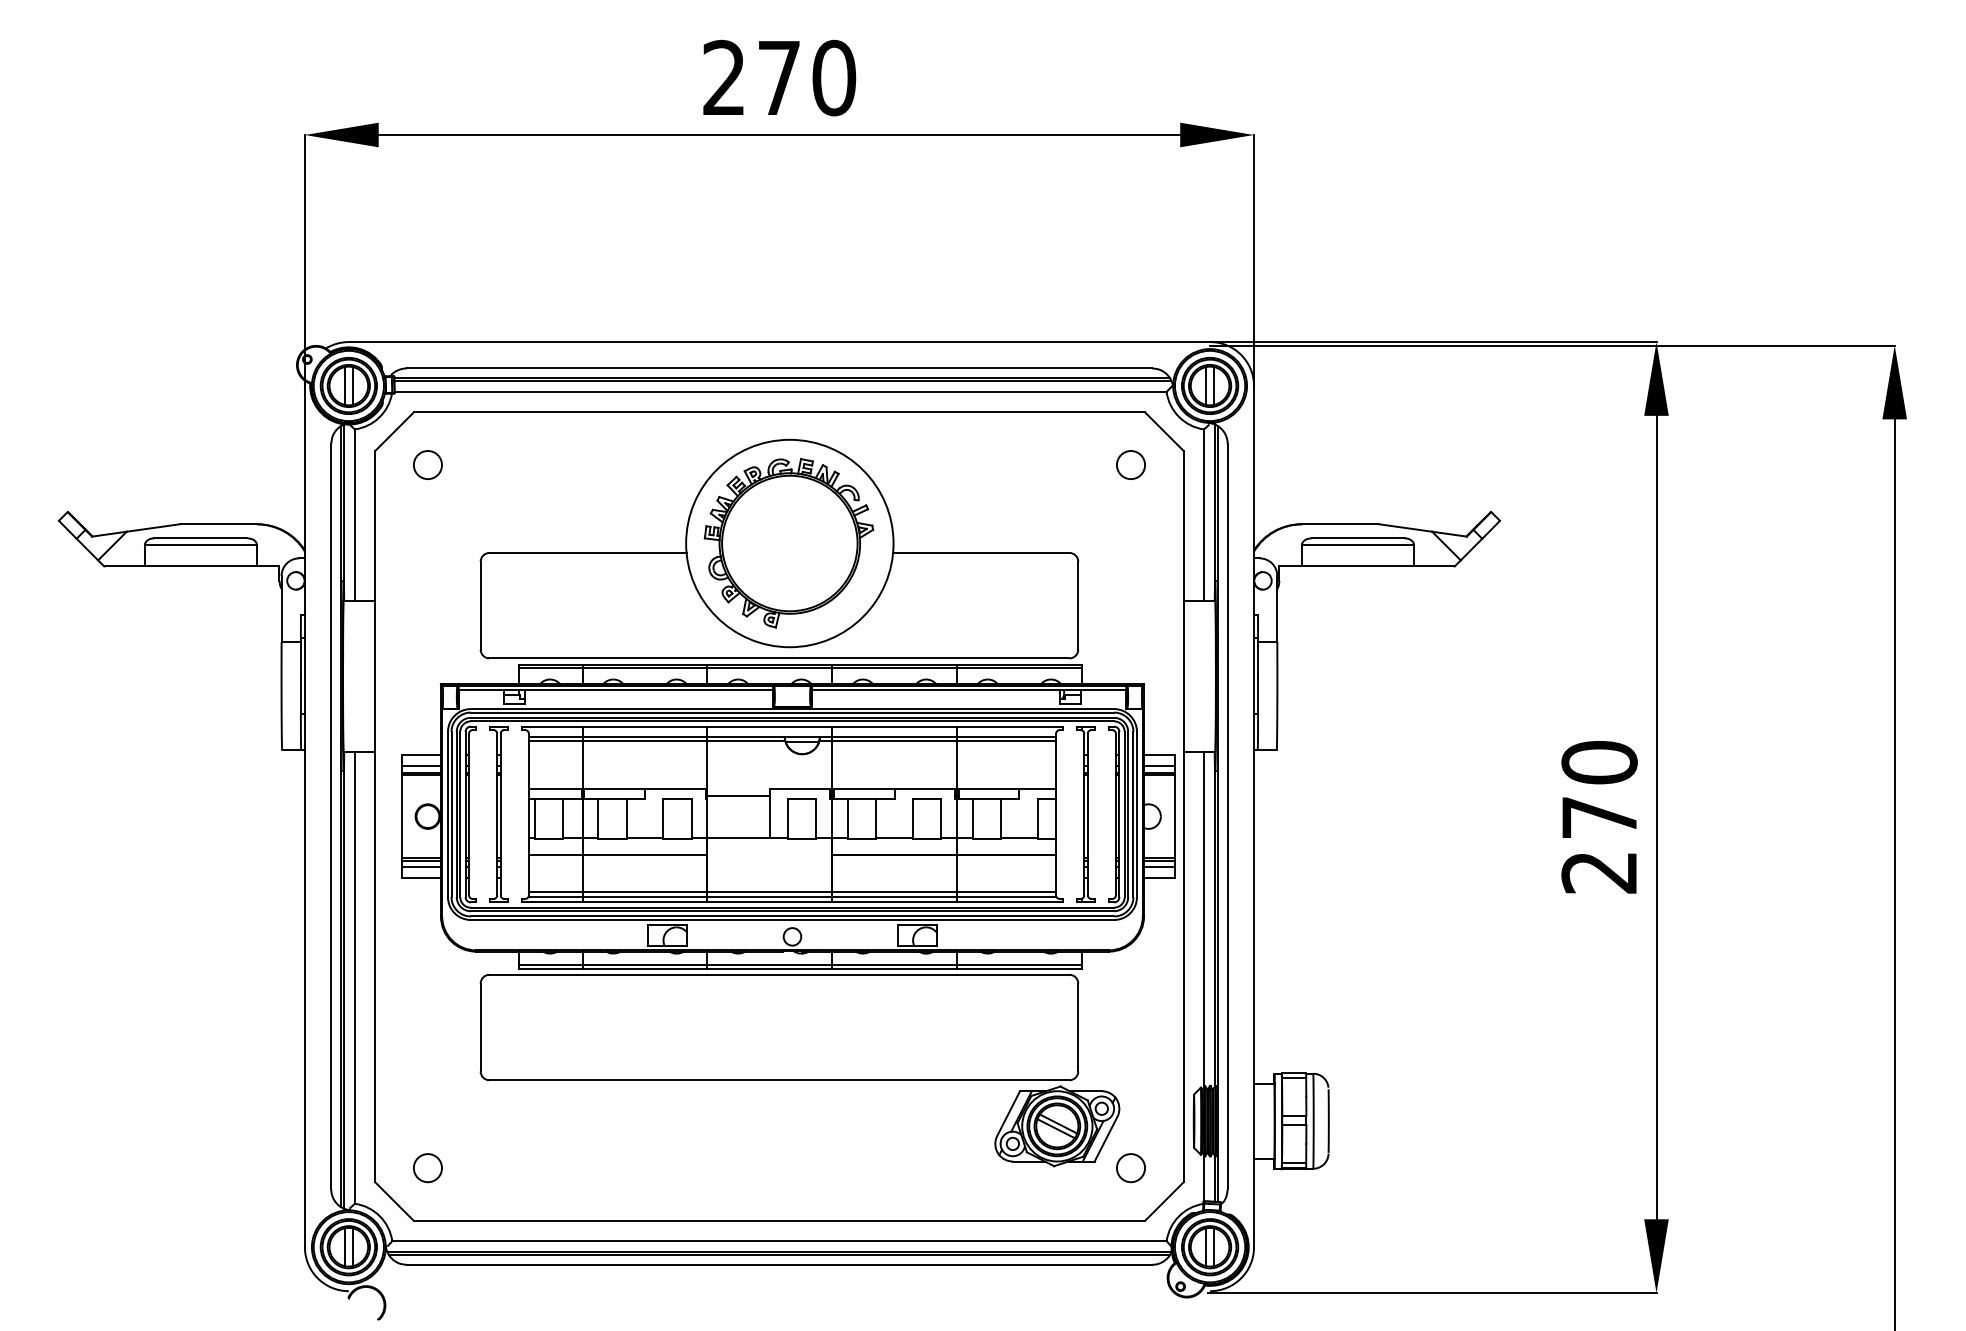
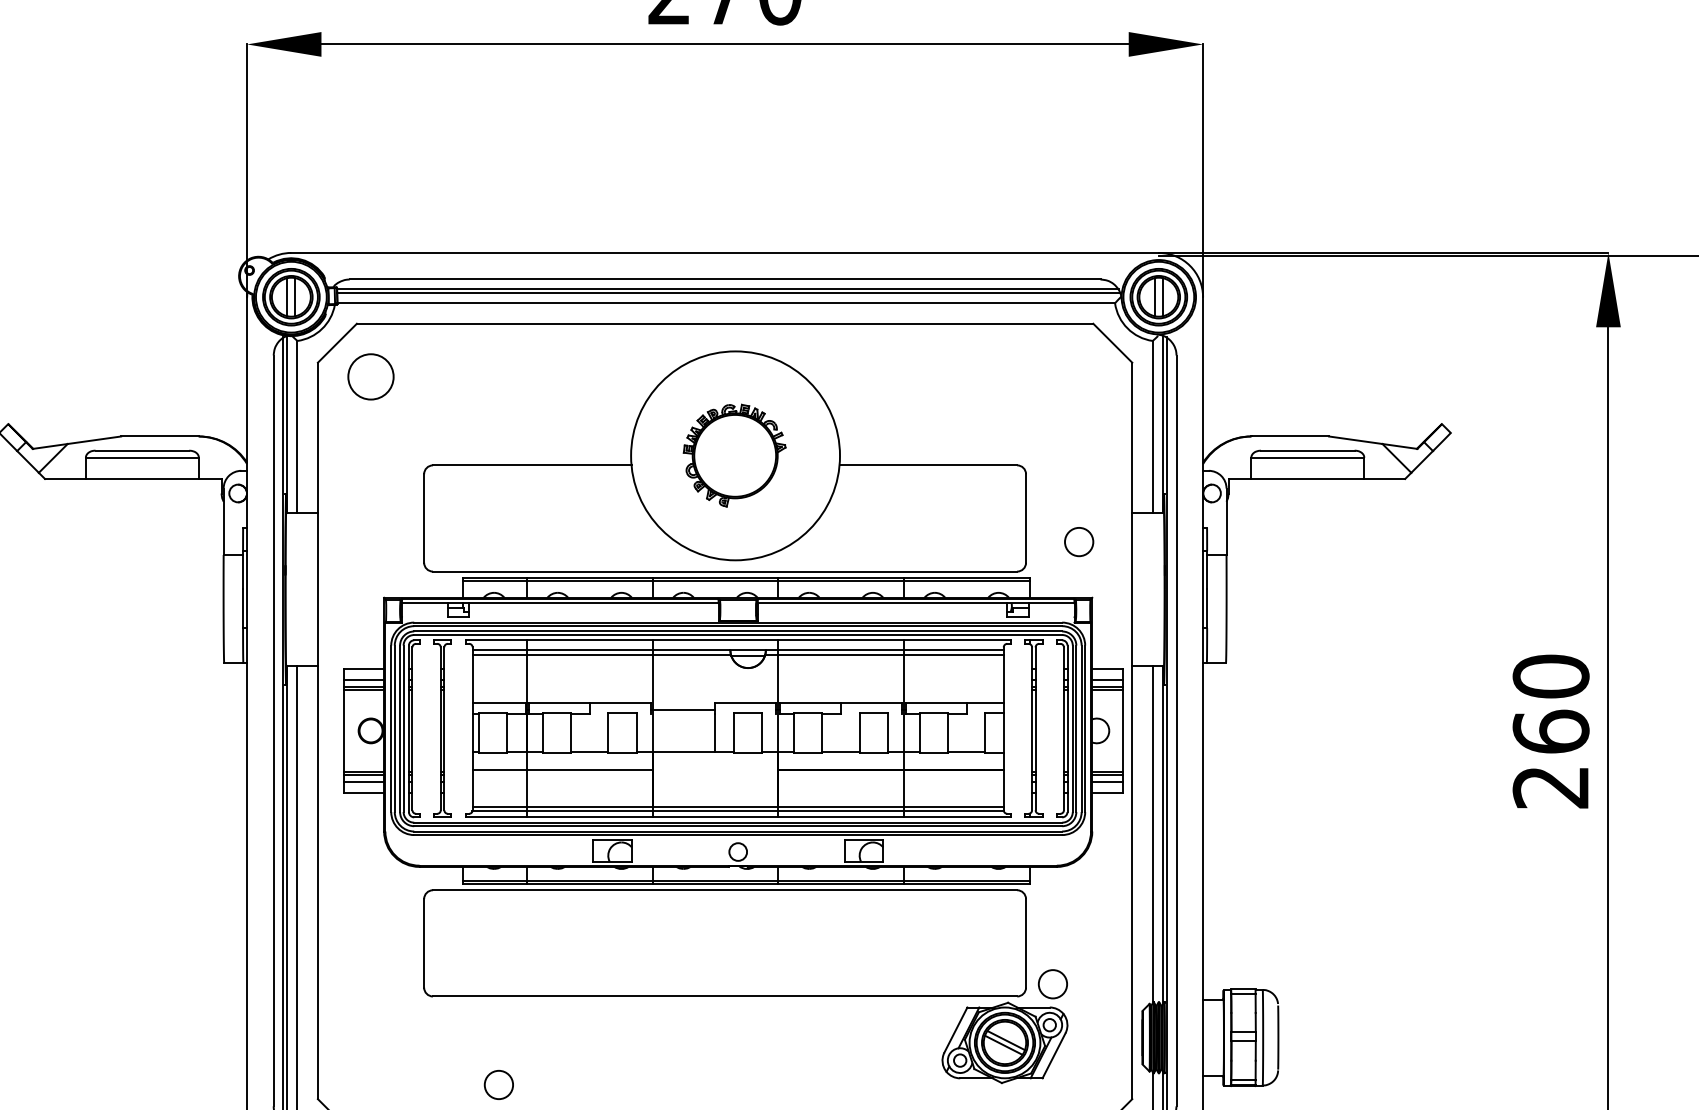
circle: (427, 464) -> (370, 376), size x1.6
circle: (1130, 464) -> (1078, 541), moved
part: (788, 543) -> (734, 455), size x0.6
text: (1599, 816) -> (1551, 730), 270 -> 260
circle: (427, 1168) -> (498, 1085), moved
circle: (1130, 1168) -> (1052, 984), moved

